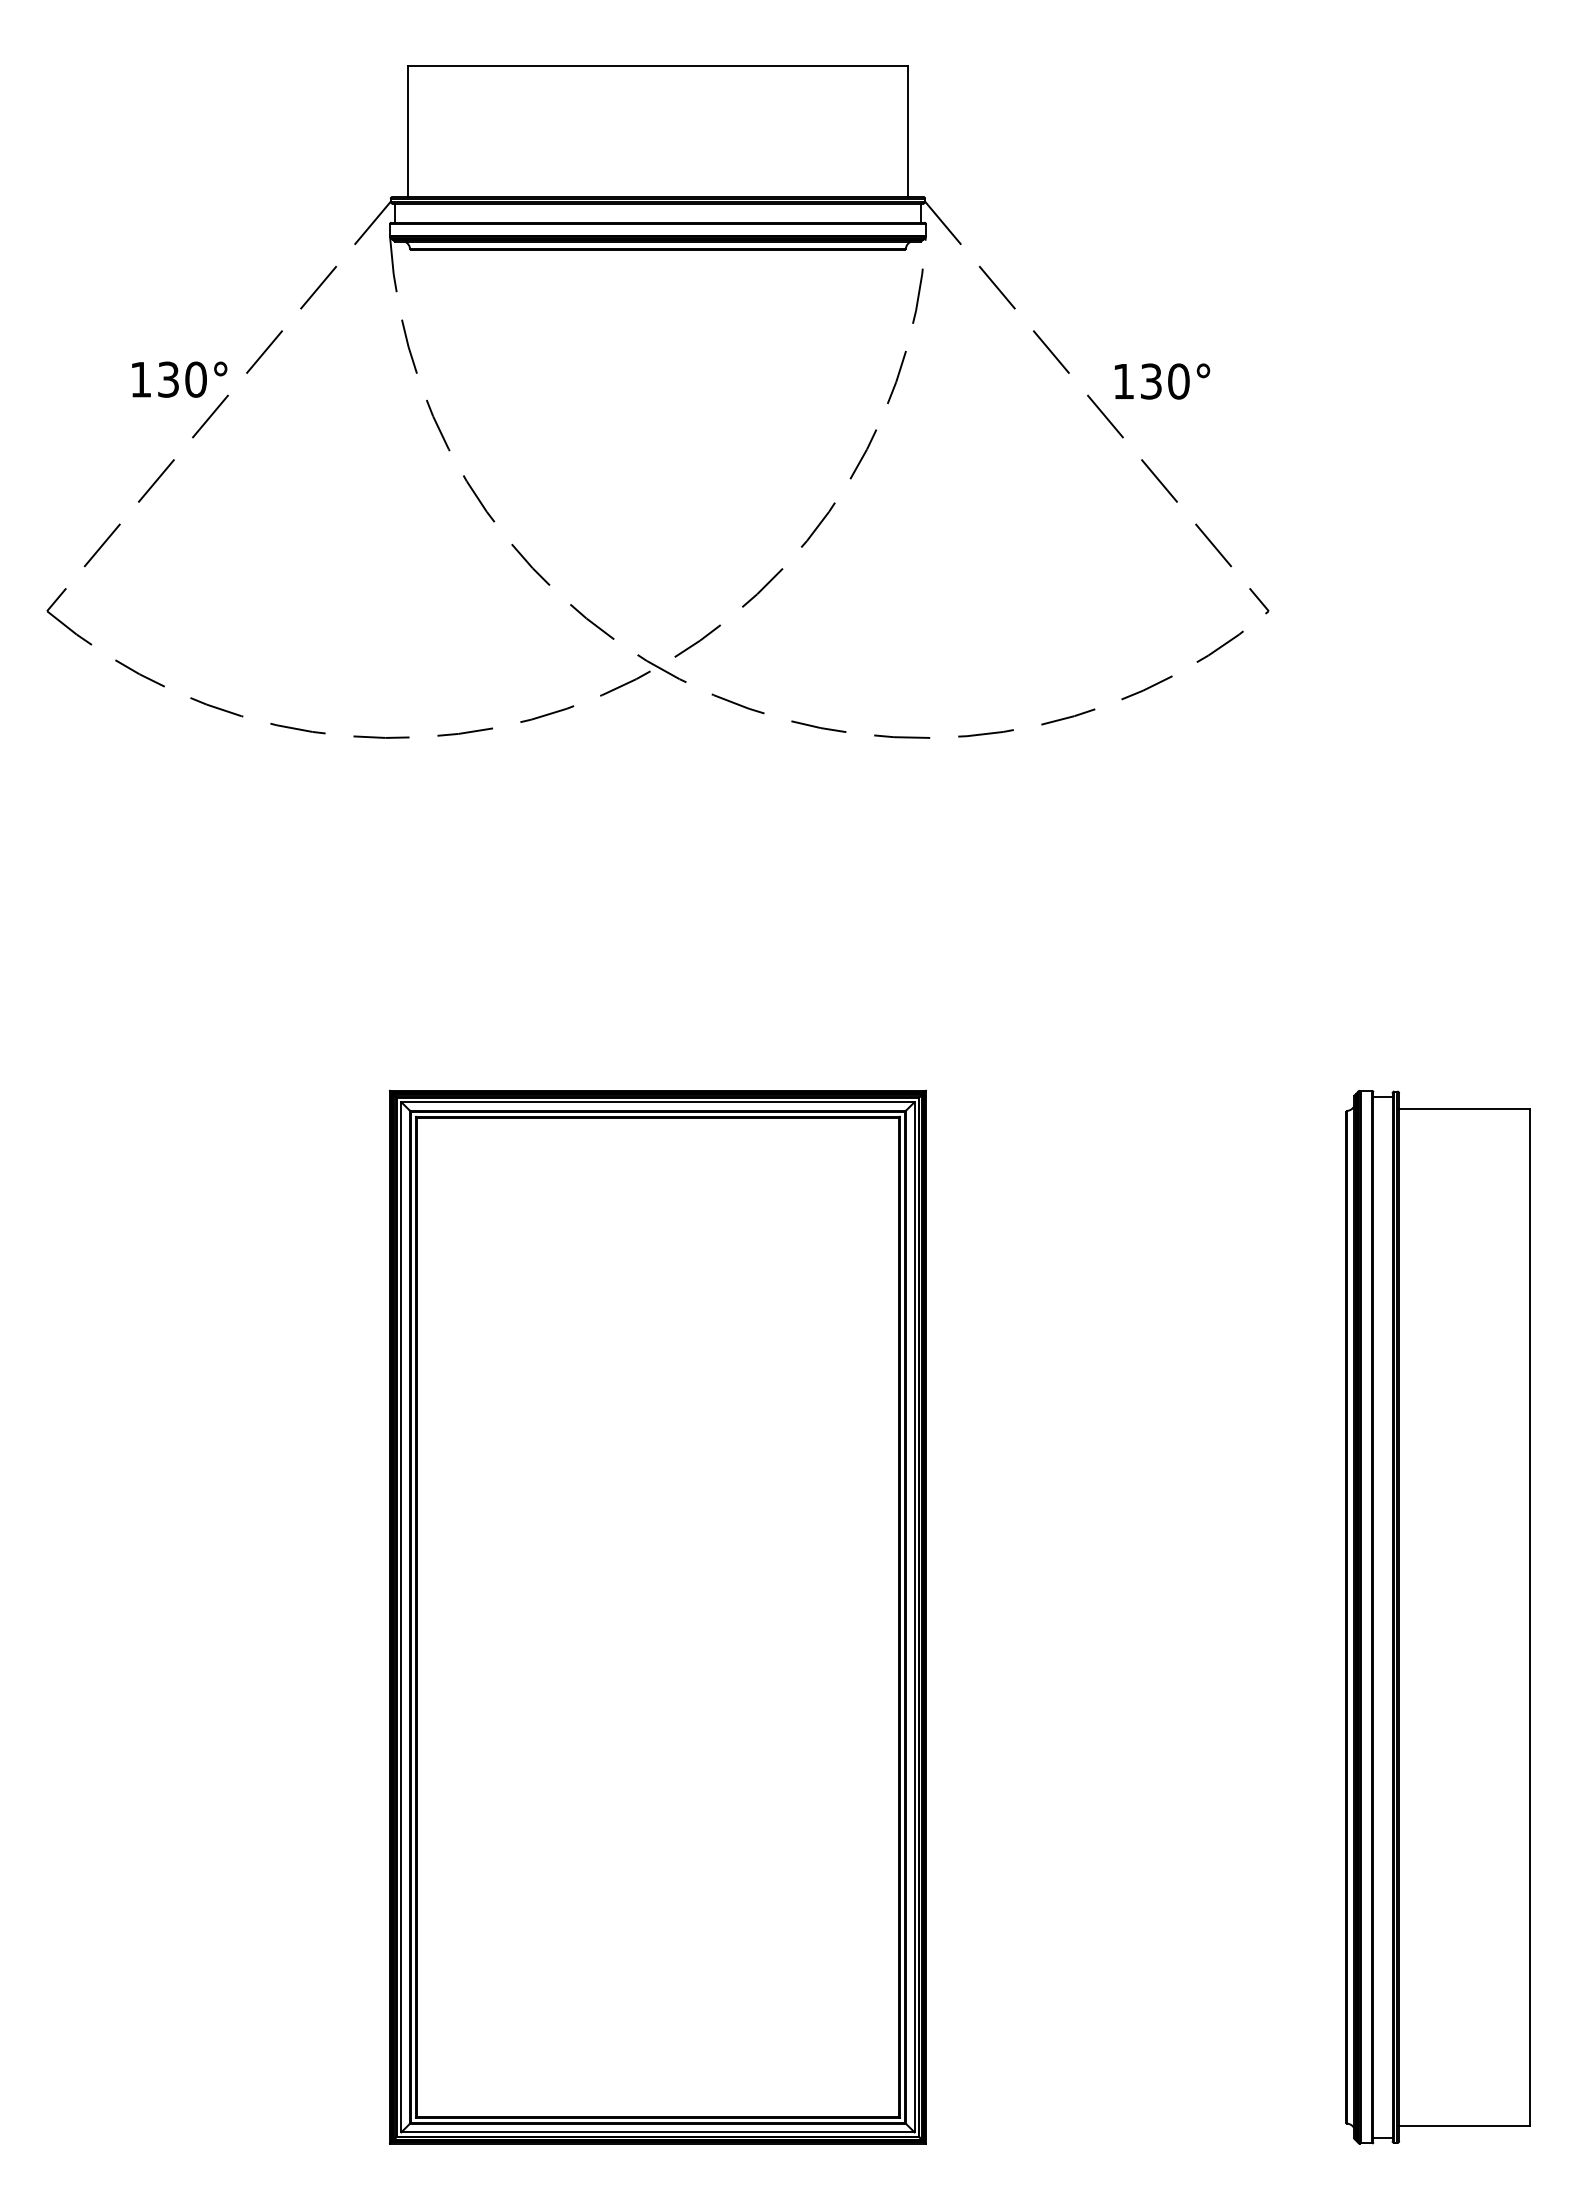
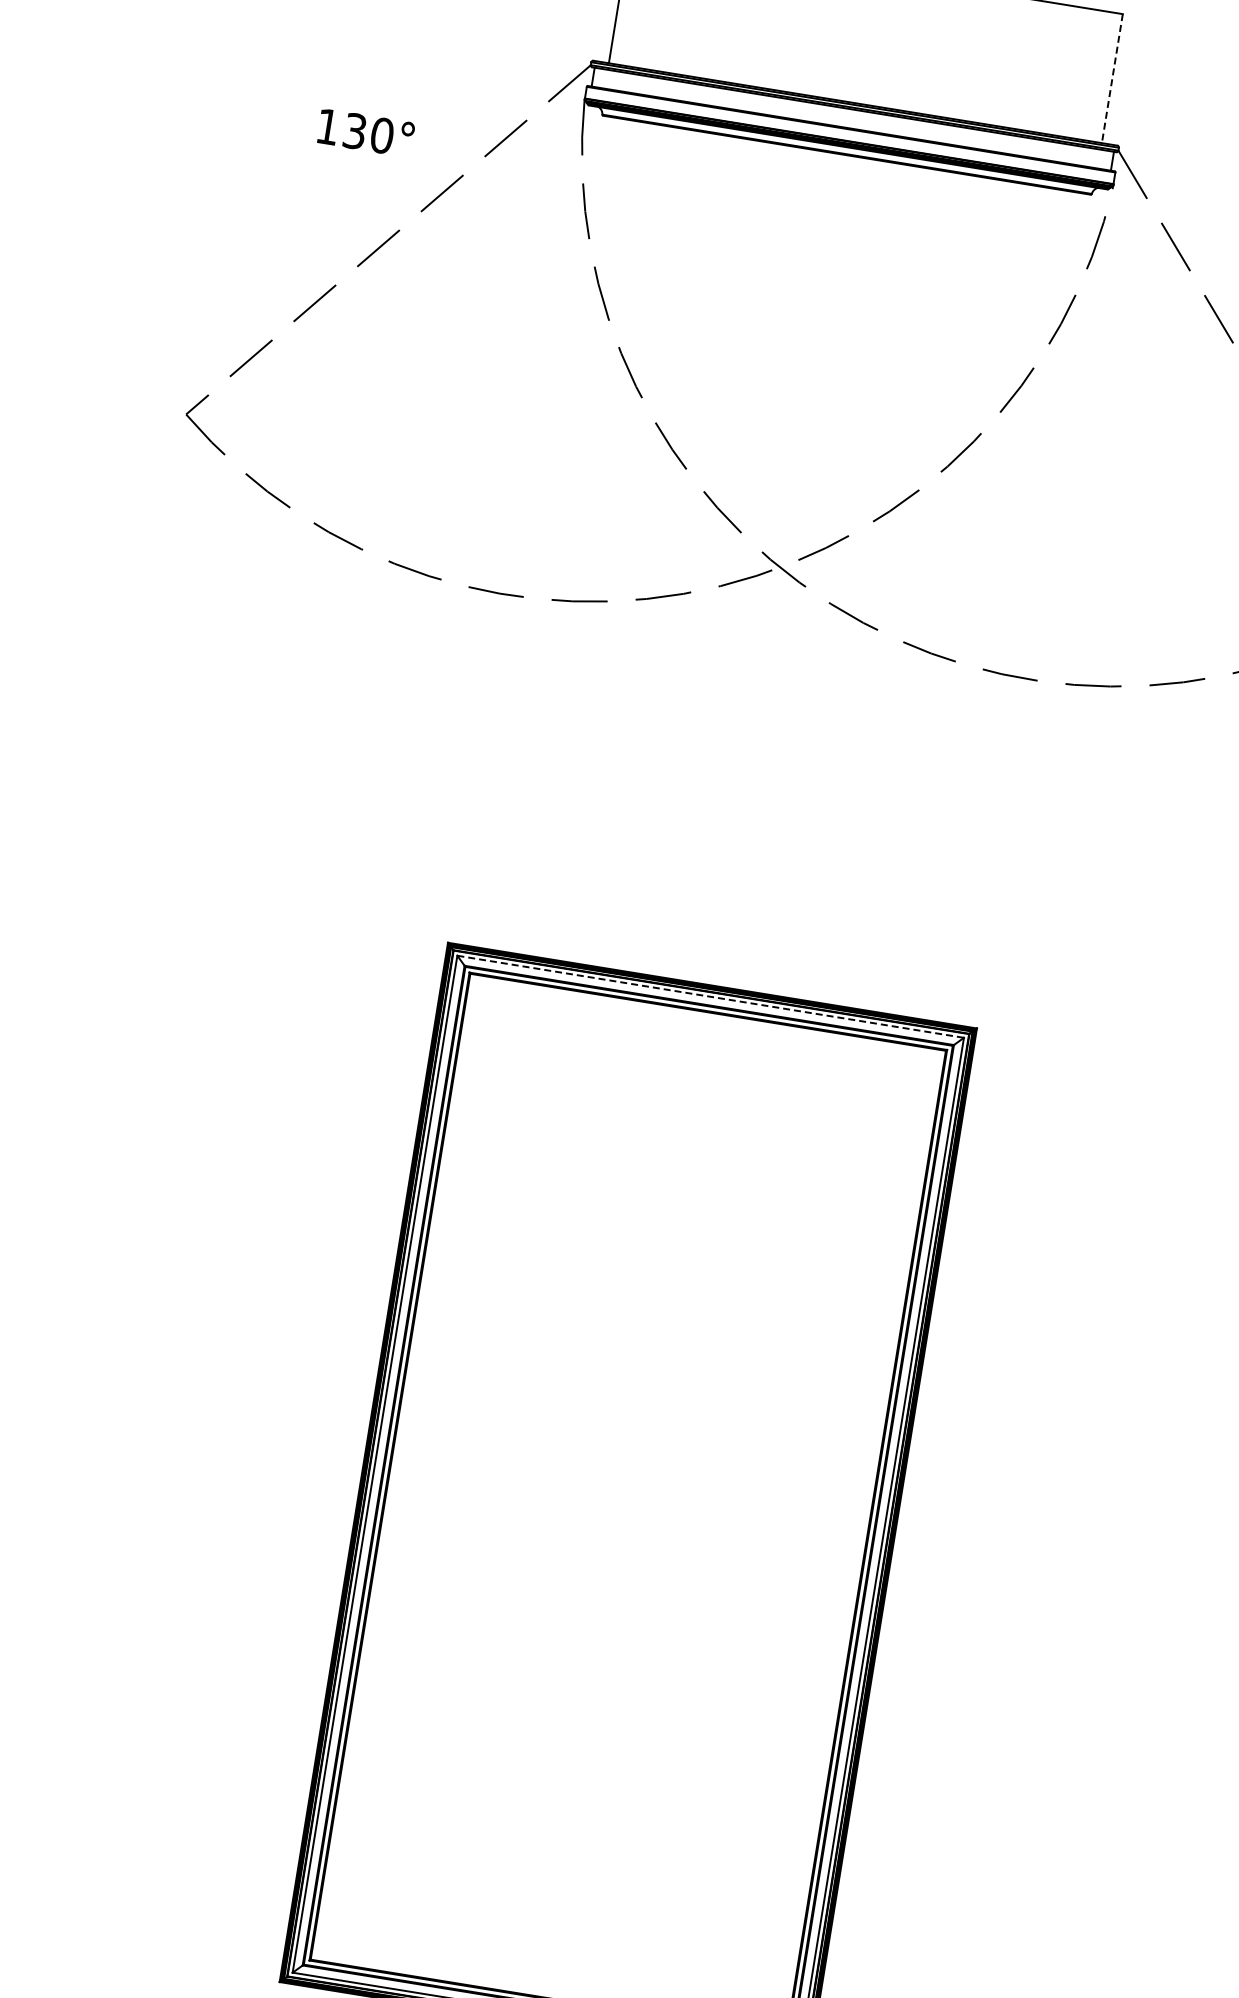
line: (907, 132) -> (1112, 79), solid -> dashed
text: (179, 379) -> (365, 132), moved
line: (657, 1102) -> (710, 997), solid -> dashed

